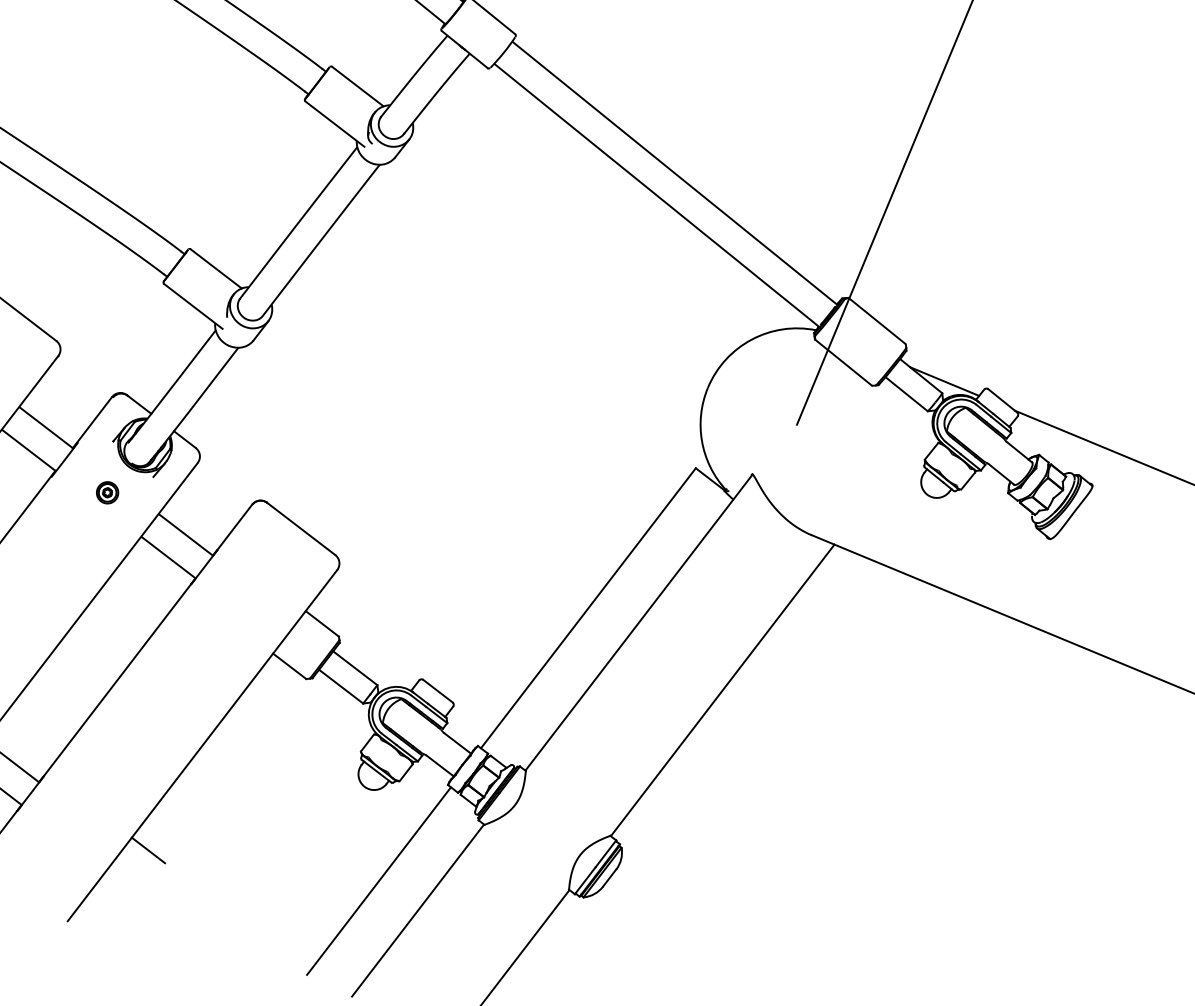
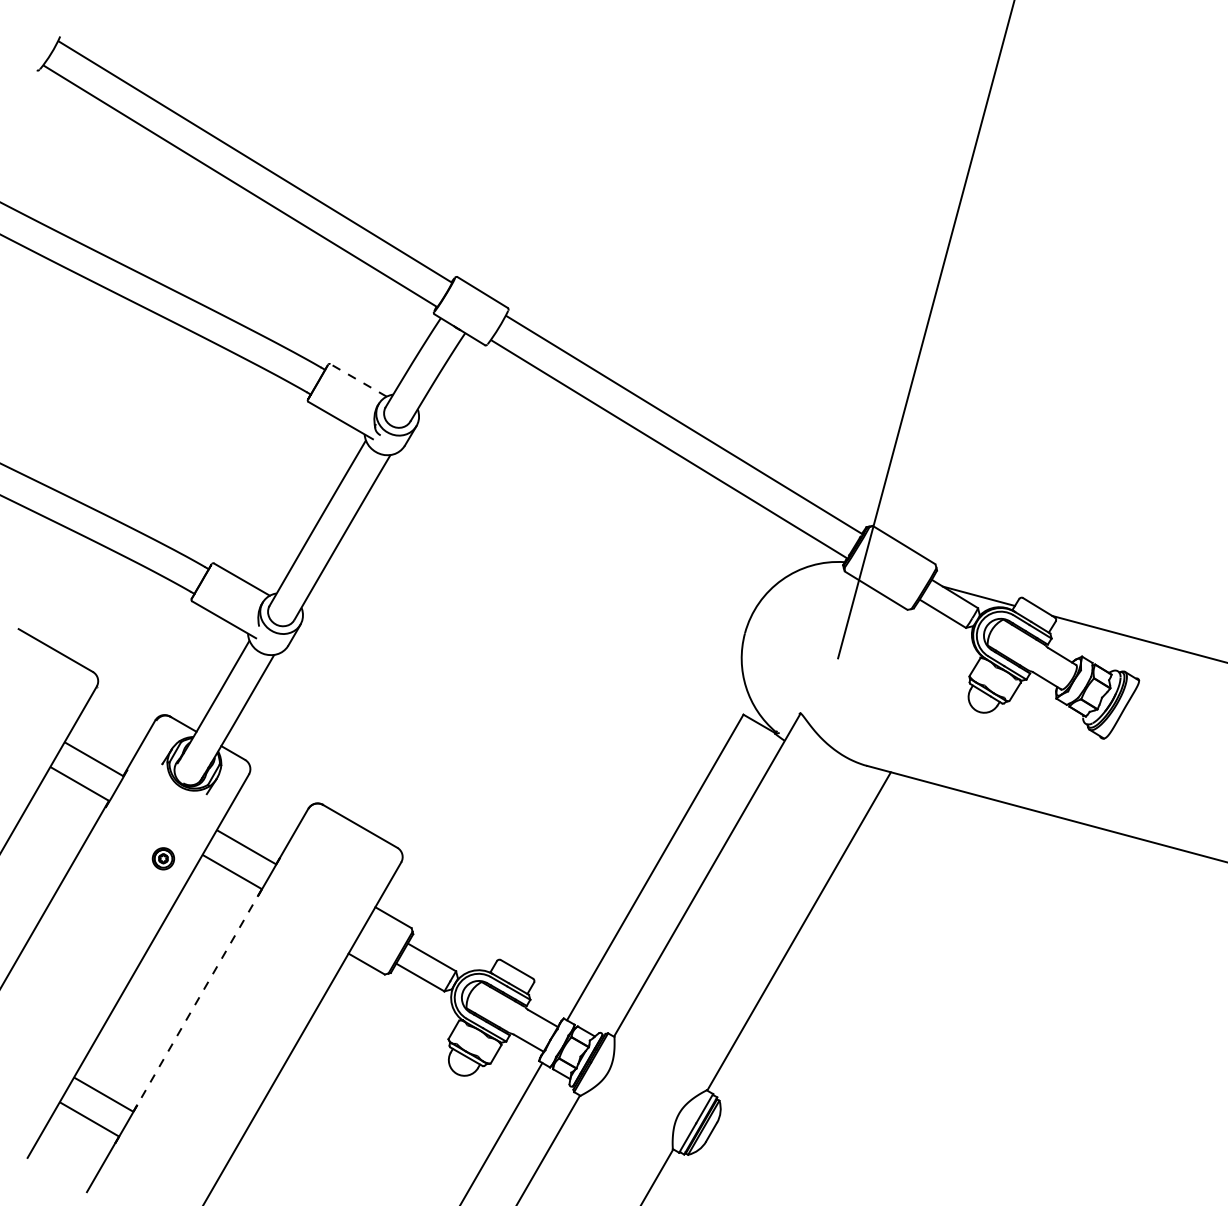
line: (357, 86) -> (358, 380), solid -> dashed
part: (107, 492) -> (163, 858), moved
line: (117, 680) -> (197, 1000), solid -> dashed
line: (148, 849) -> (250, 1164), removed

